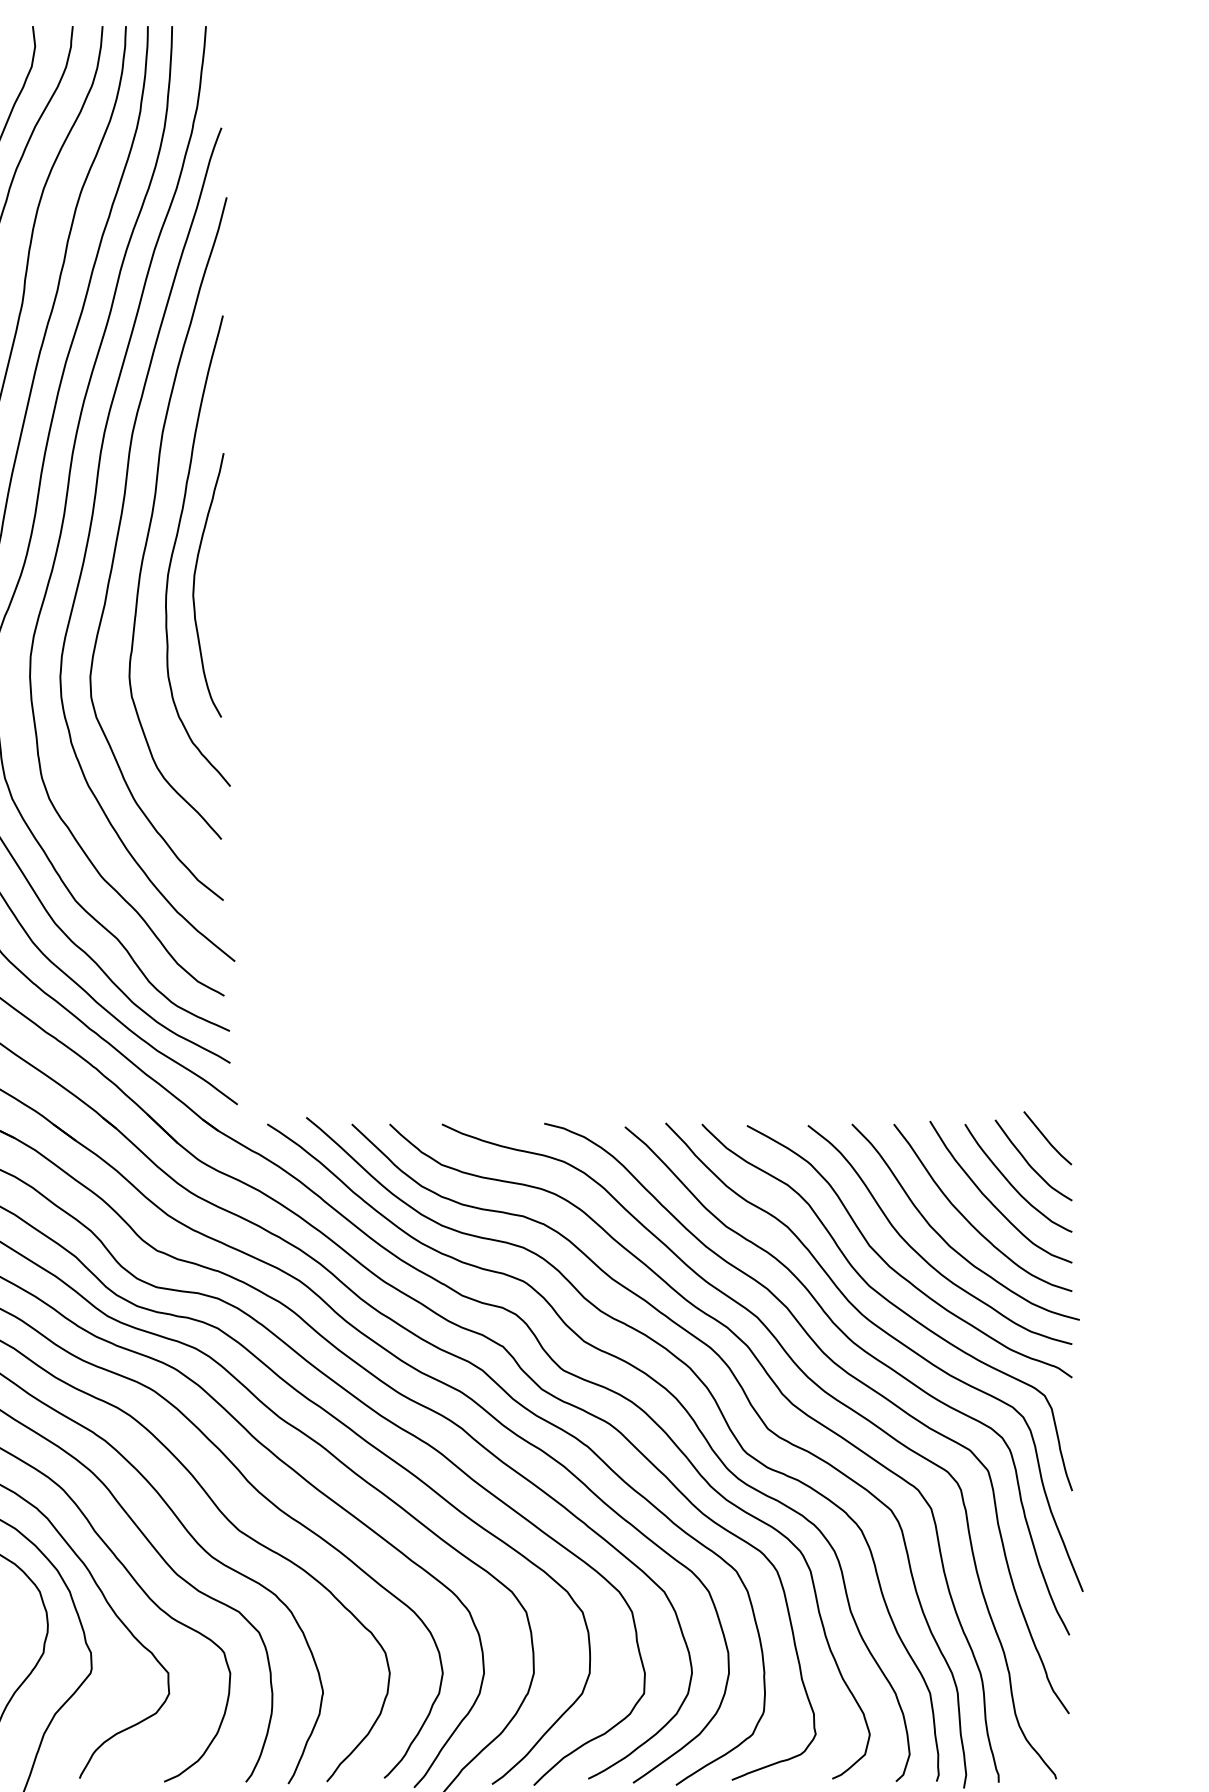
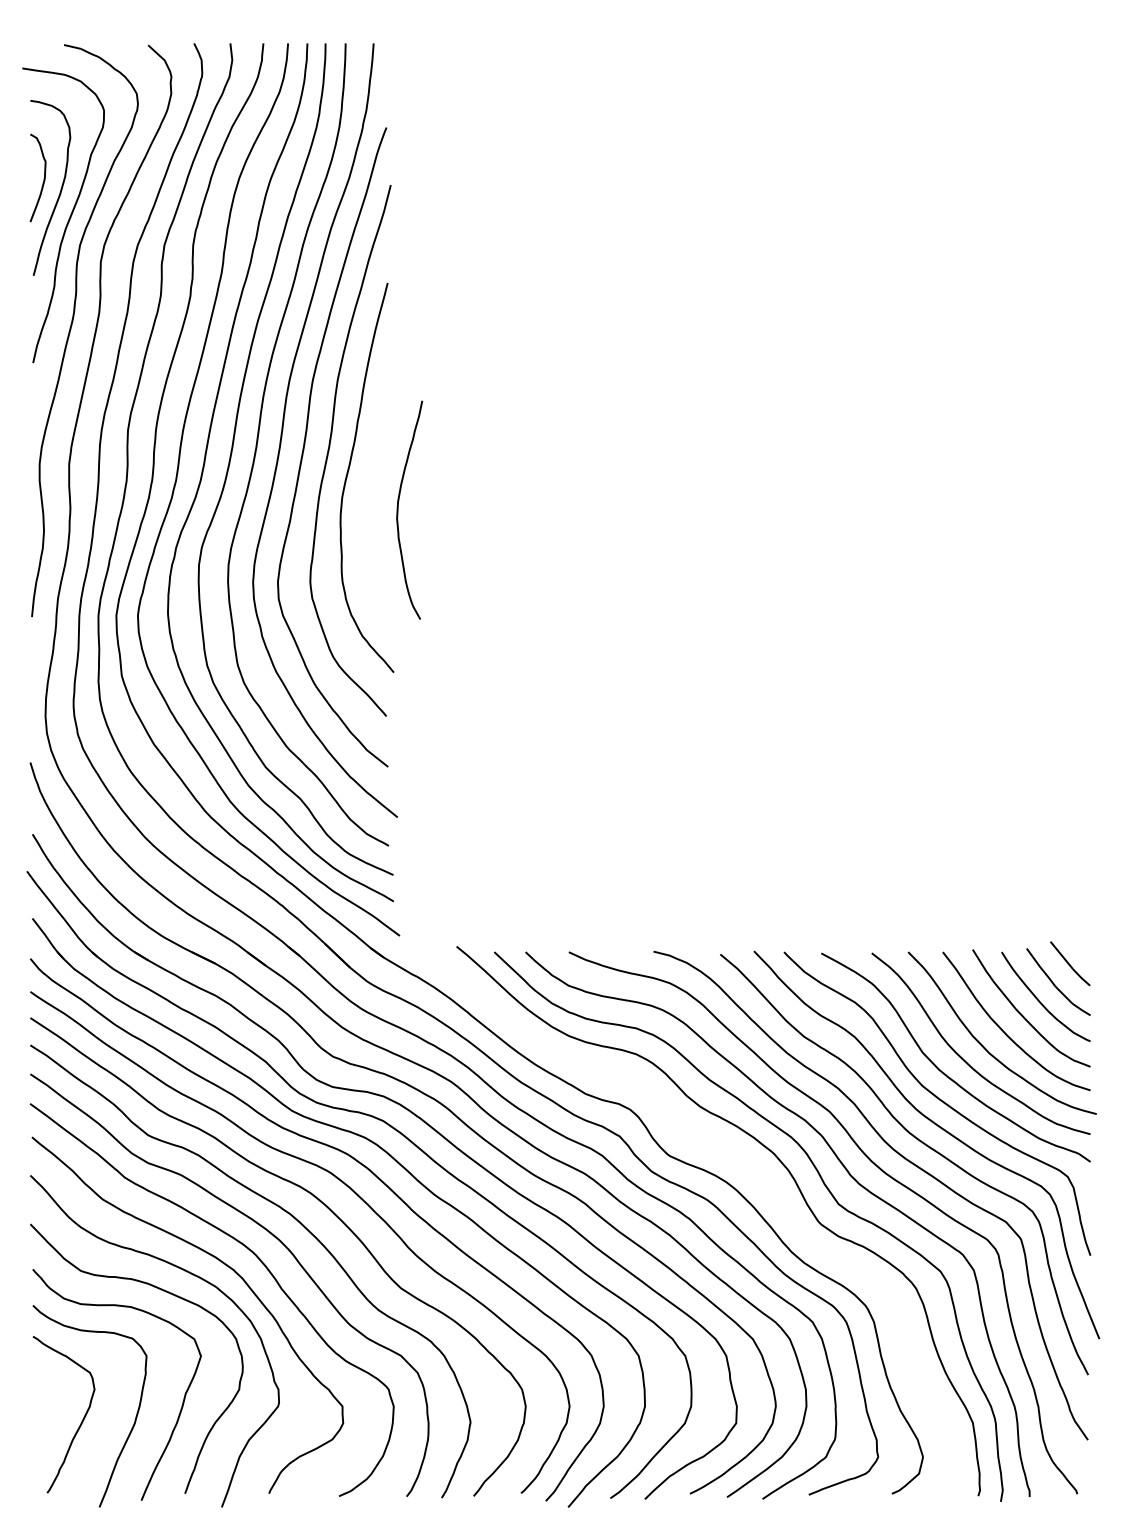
curve: (194, 584) -> (398, 509), moved
curve: (638, 1371) -> (731, 1156), removed

